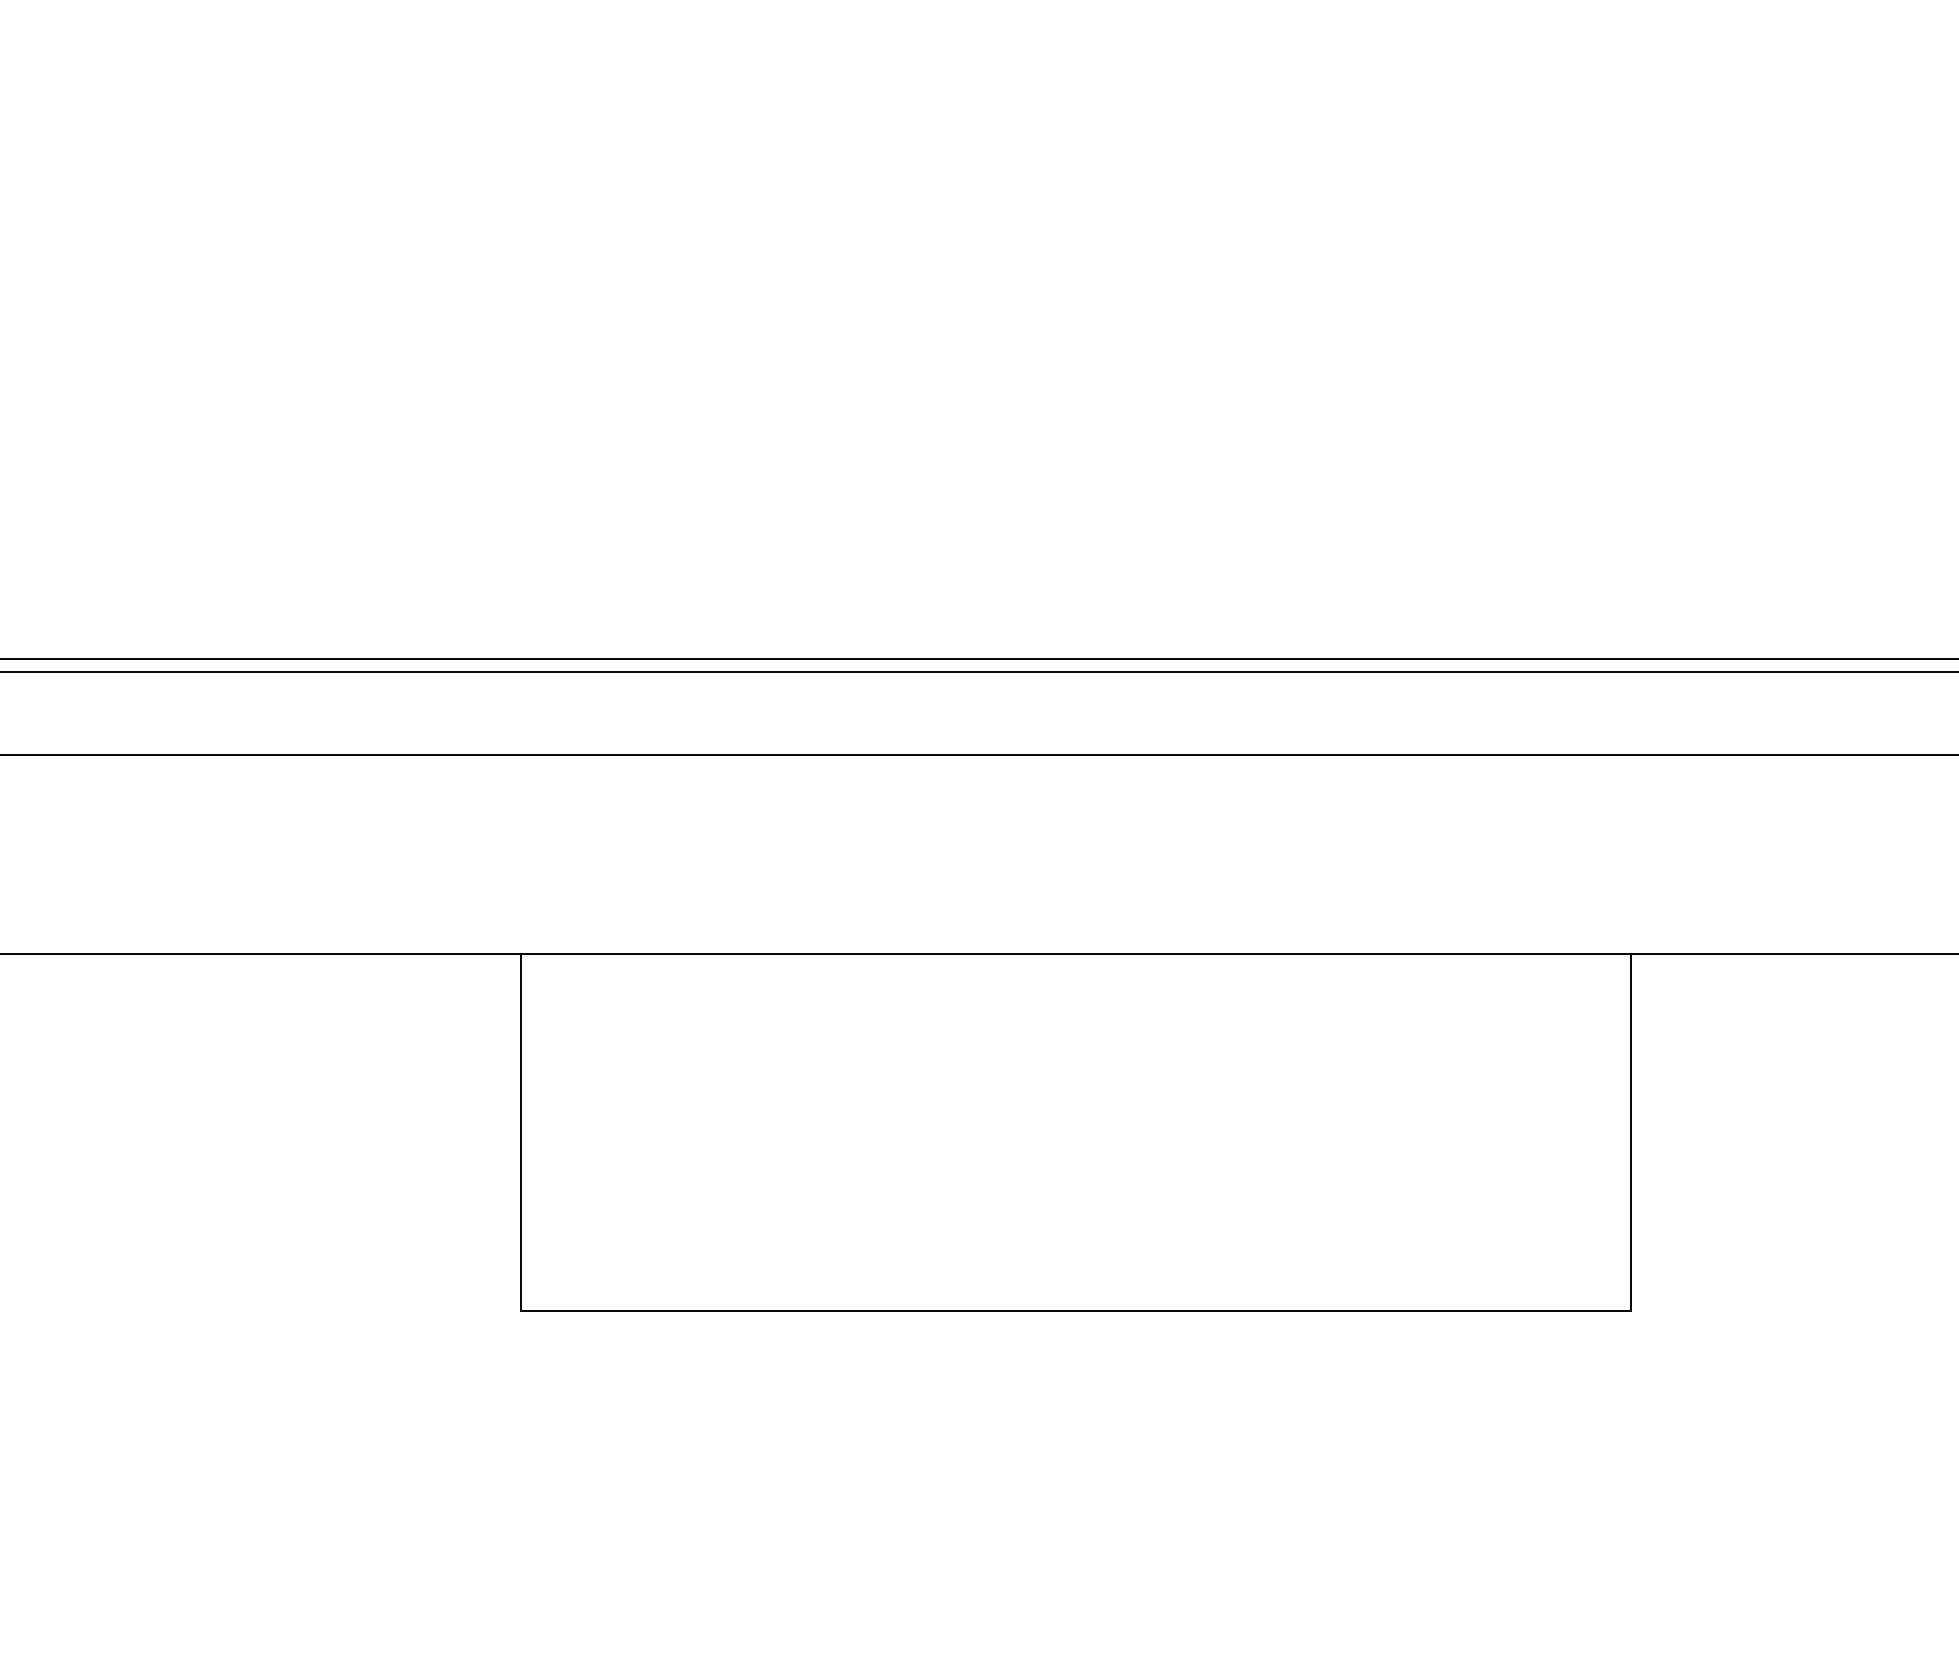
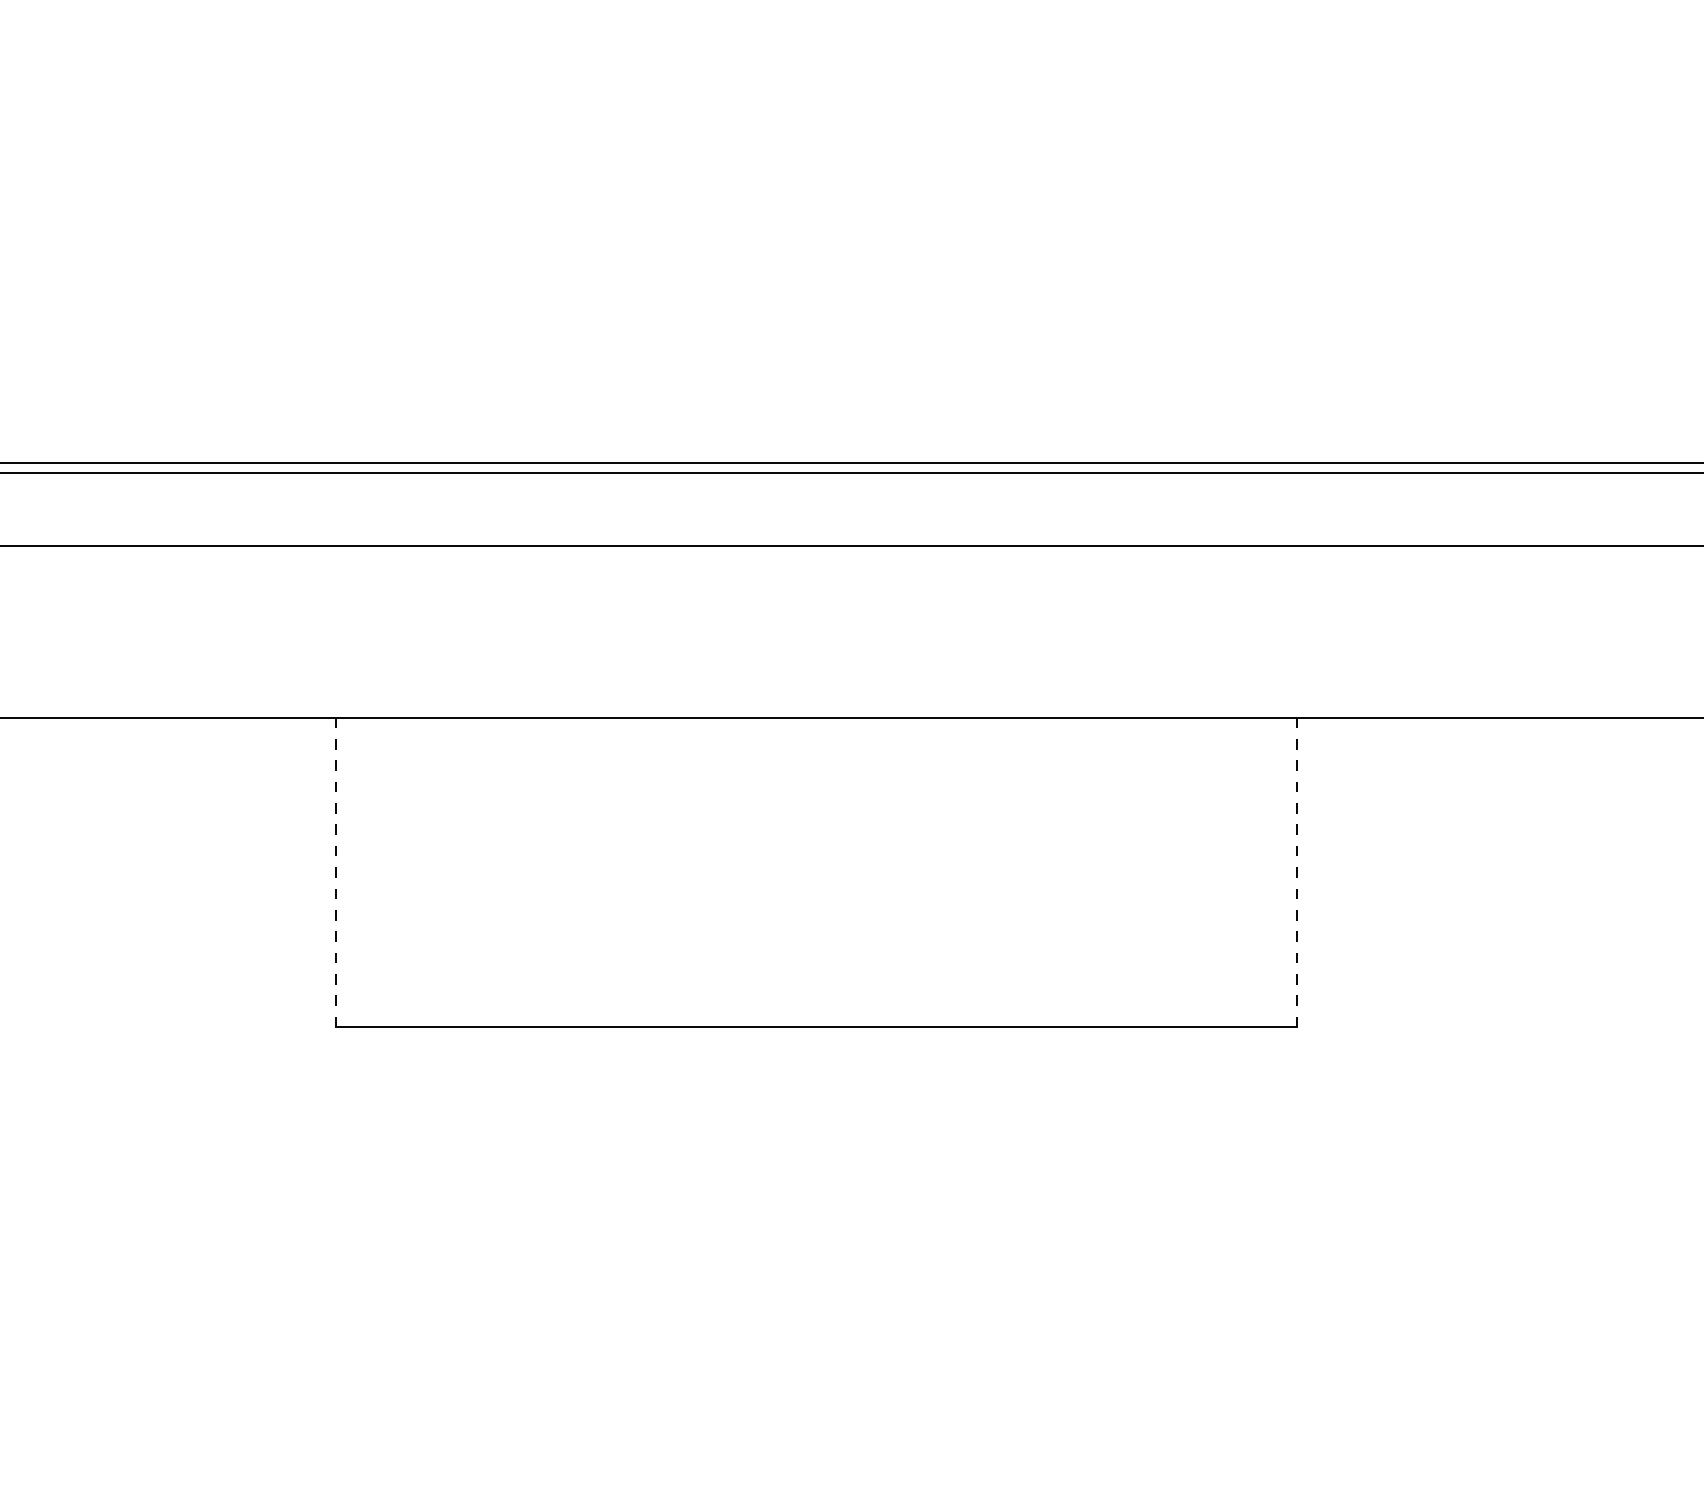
line: (520, 1132) -> (336, 872), solid -> dashed
line: (1630, 1132) -> (1297, 872), solid -> dashed

